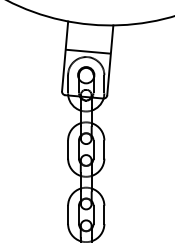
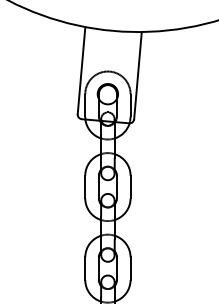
line: (87, 51) -> (109, 64), removed

